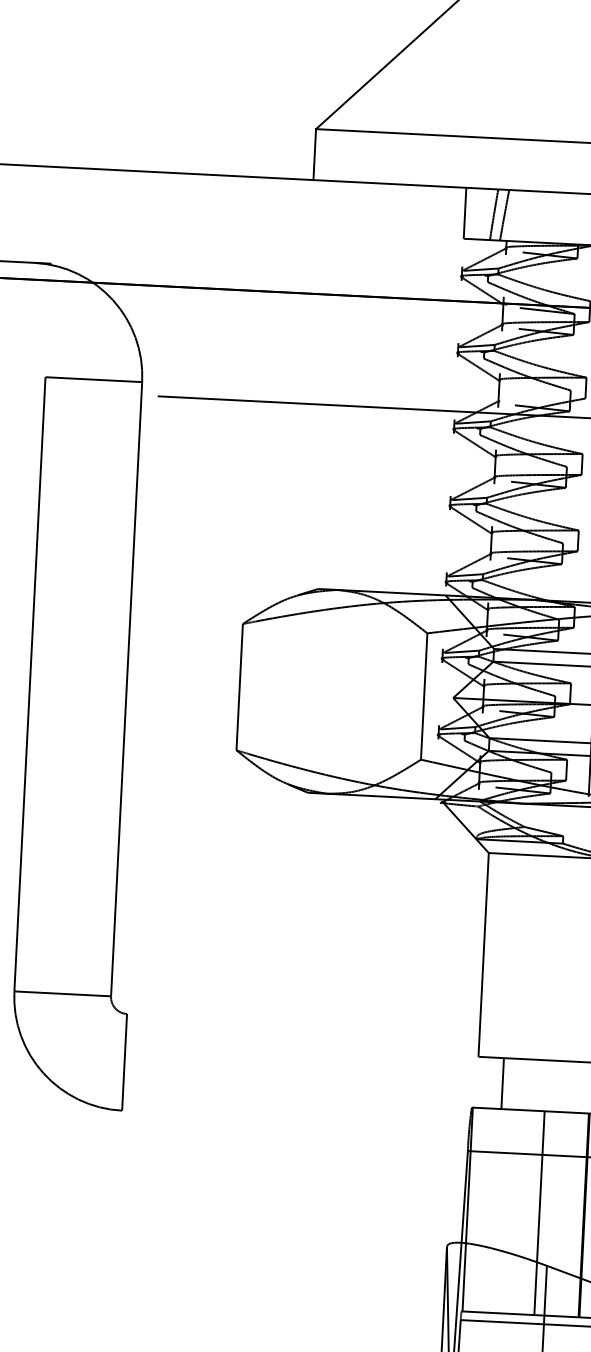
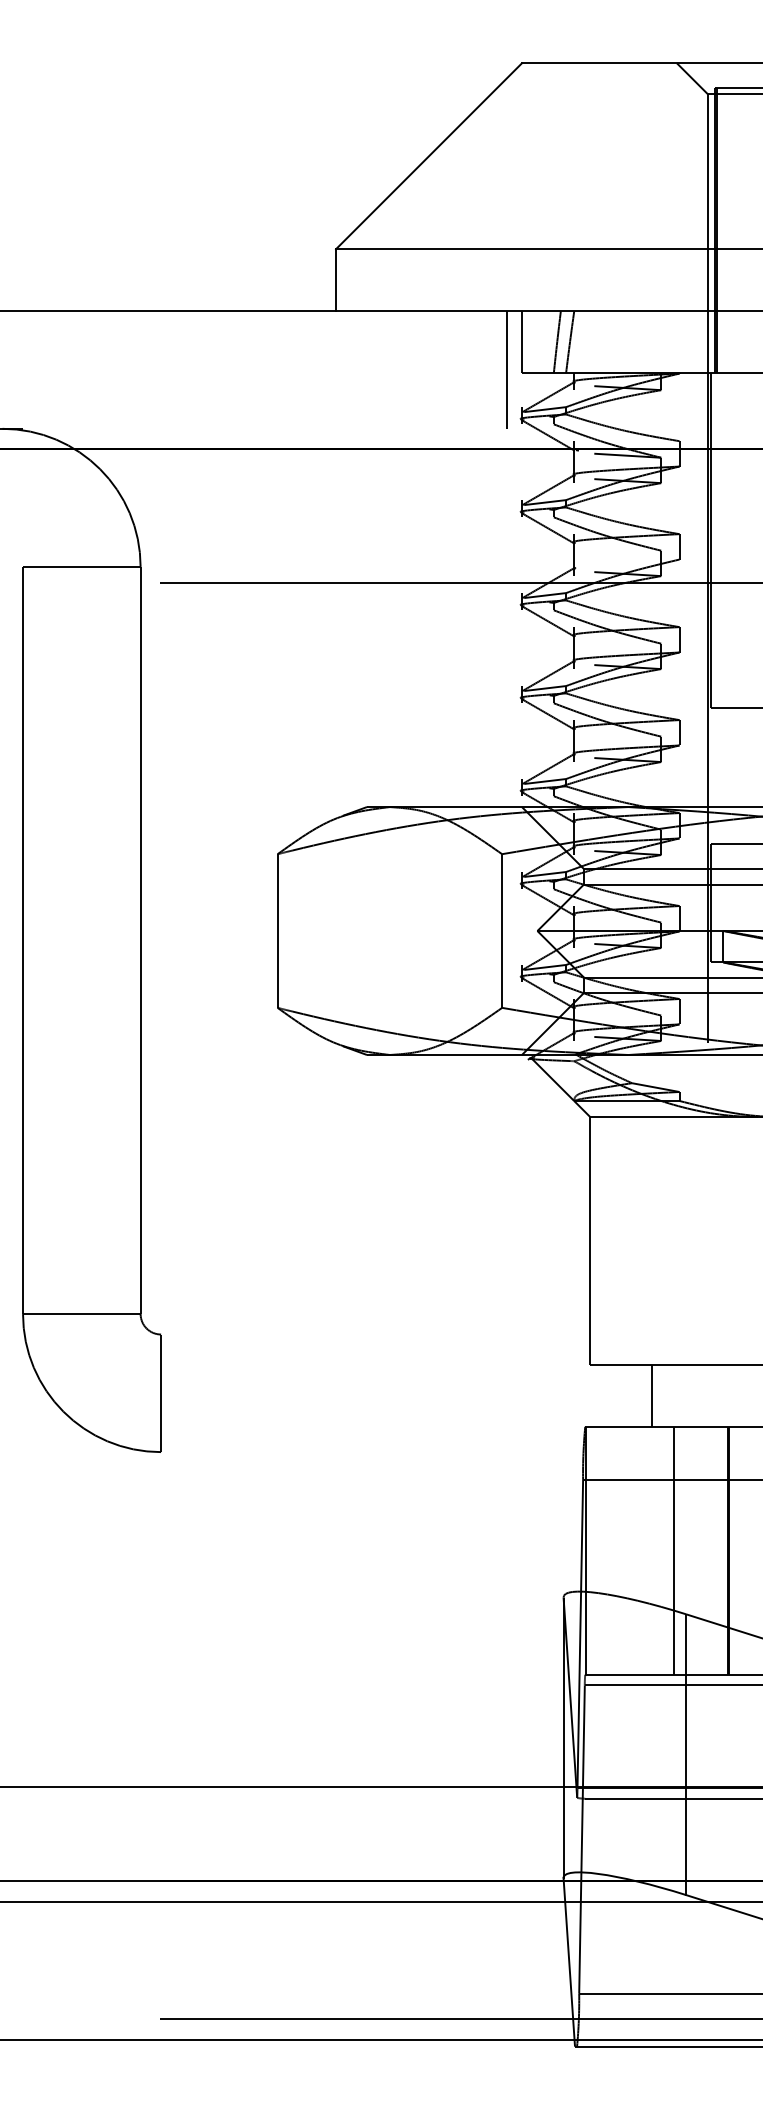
line: (451, 235) -> (507, 369), added
line: (502, 1083) -> (652, 1395), moved

